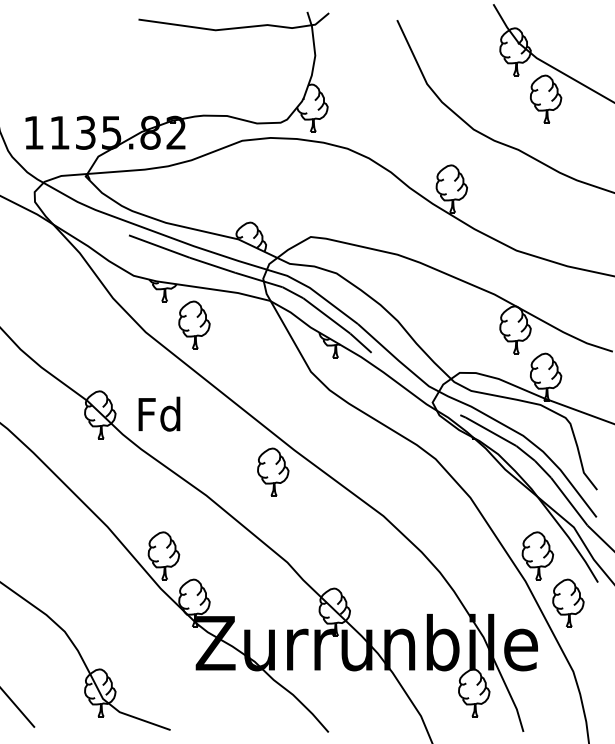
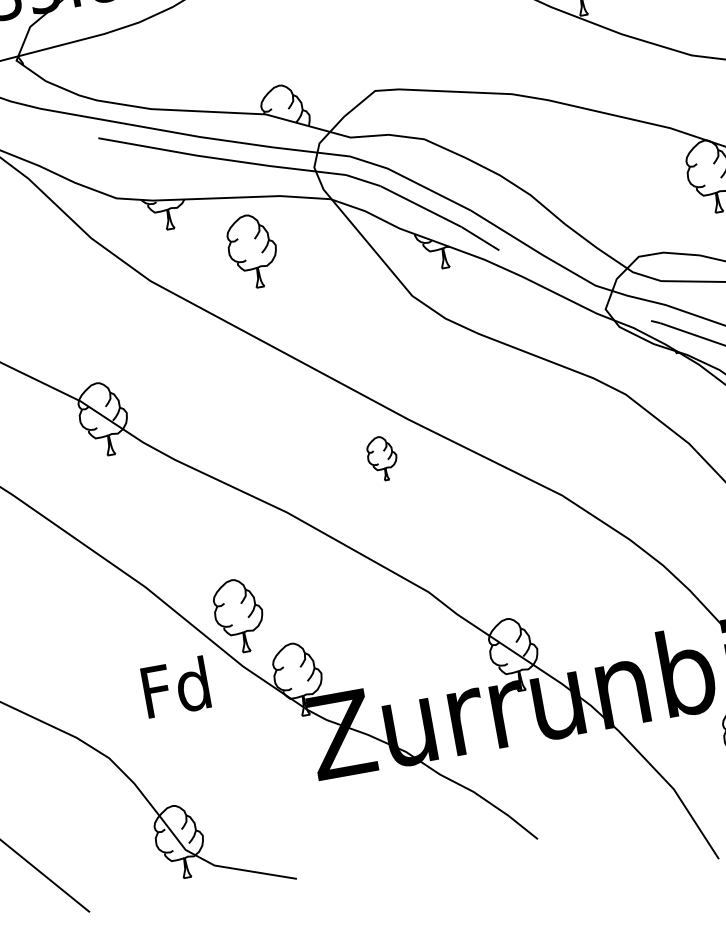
part: (194, 324) -> (252, 250), moved
text: (159, 413) -> (175, 686), moved
part: (273, 471) -> (382, 457), size x0.6

